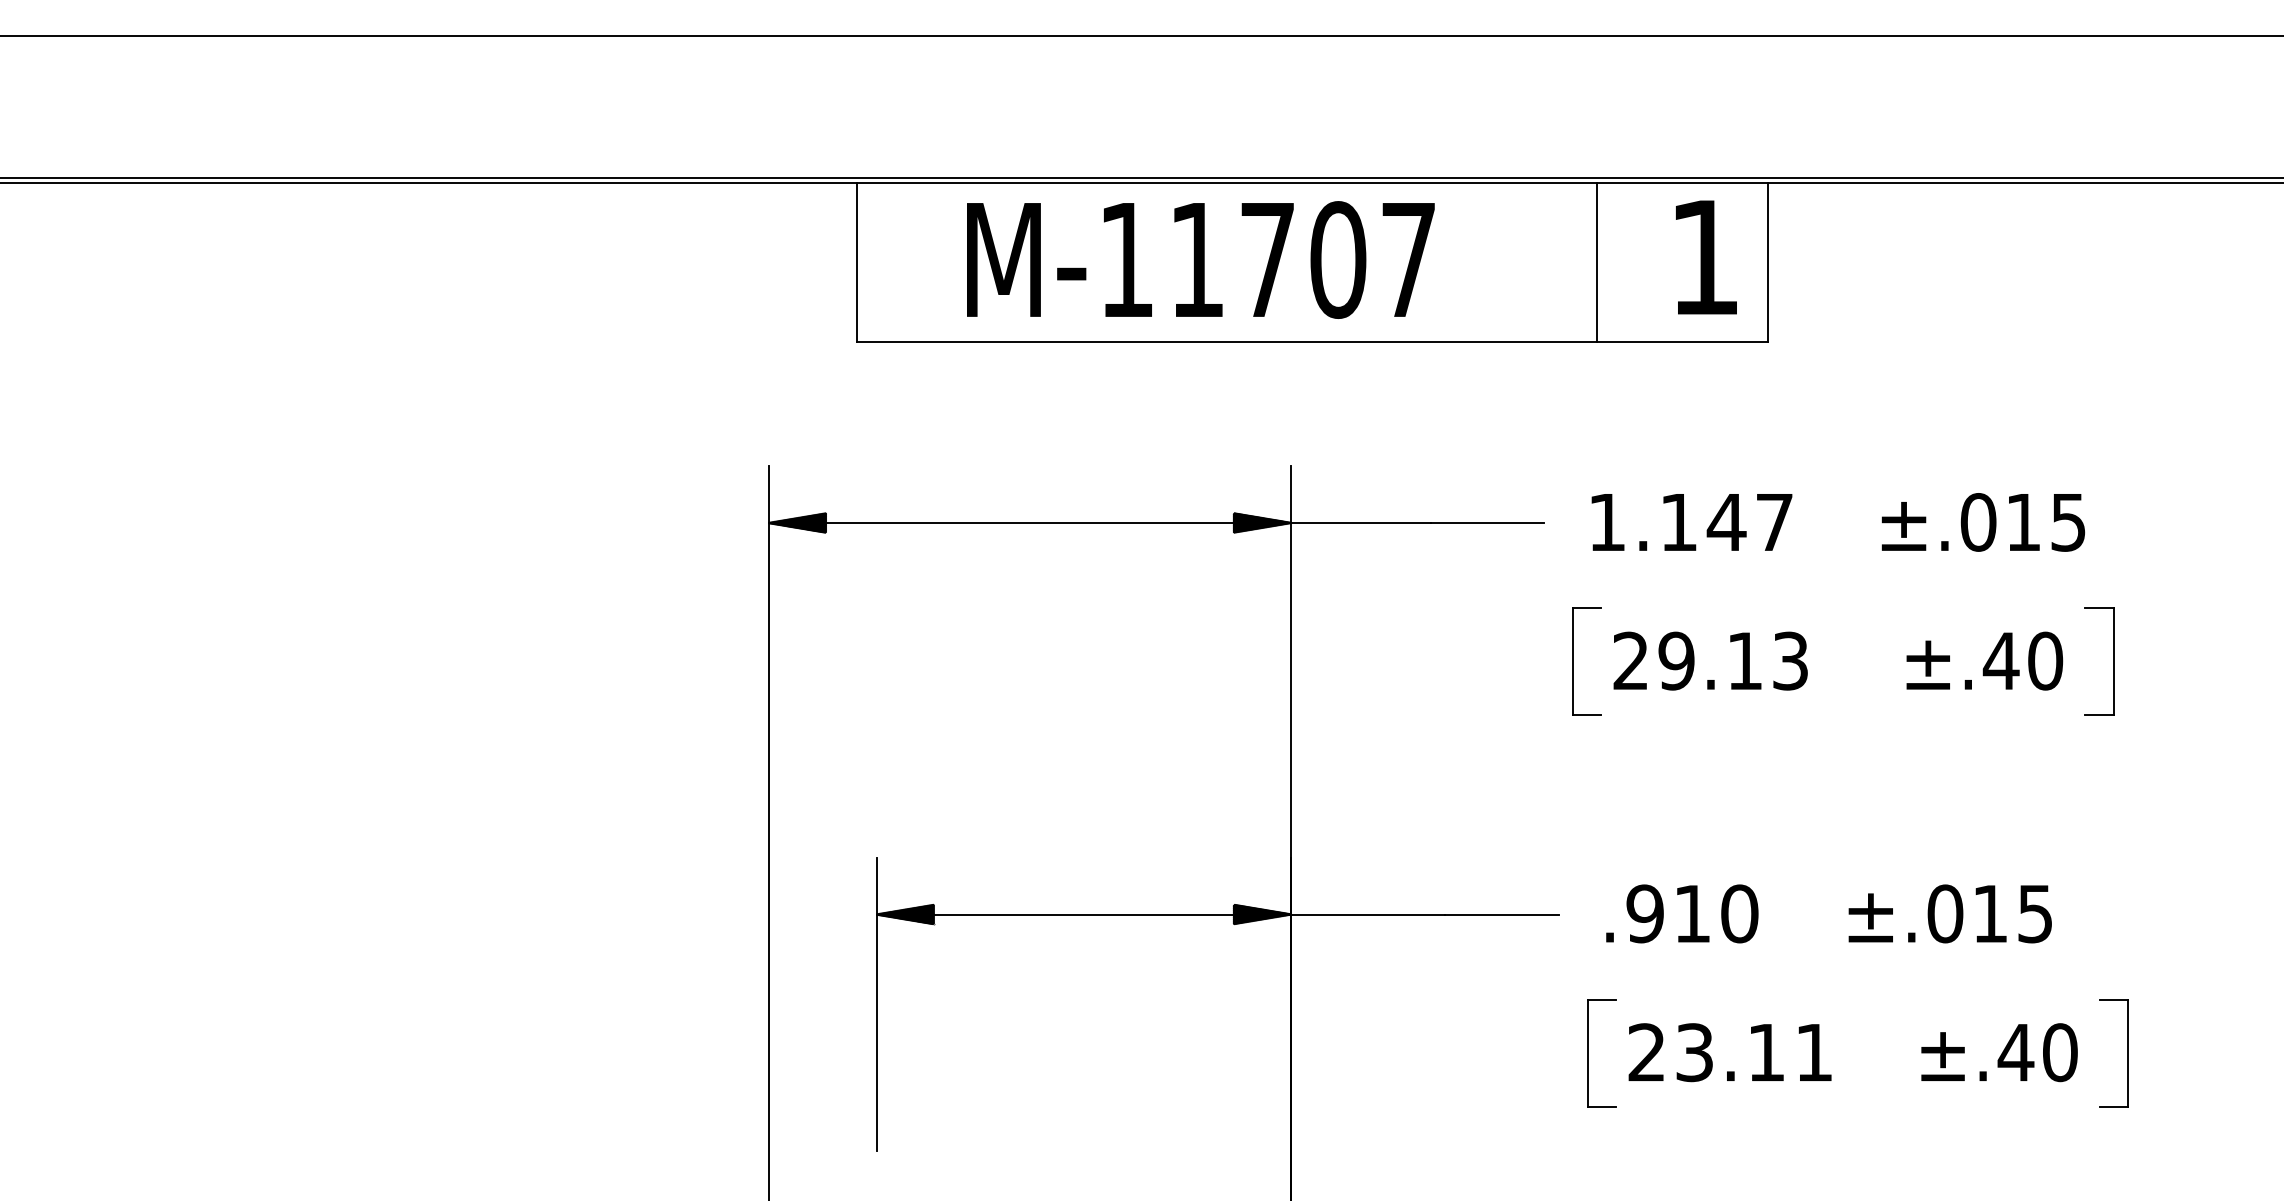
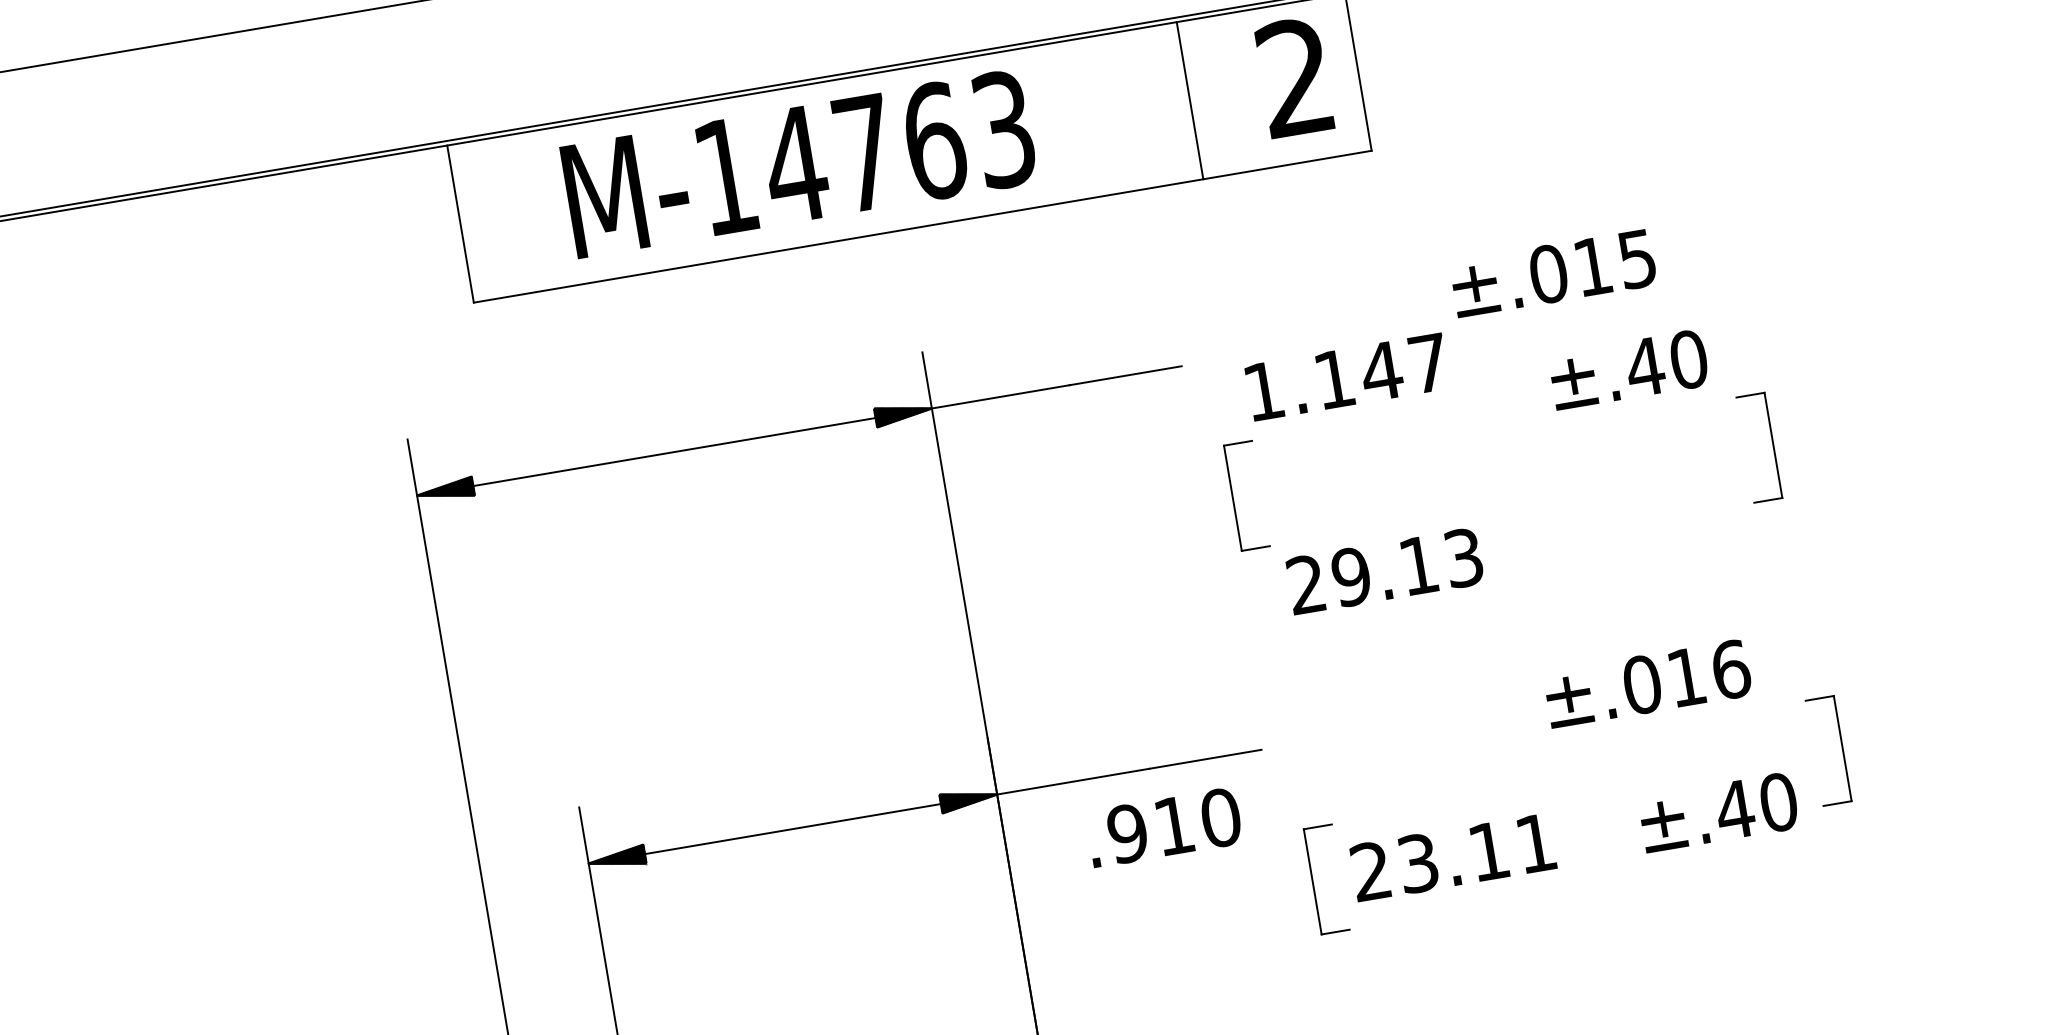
text: (1703, 256) -> (1294, 76), 1 -> 2
text: (1301, 259) -> (898, 146), M-11707 -> M-14763
text: (1691, 522) -> (1346, 377), moved
text: (1983, 522) -> (1553, 273), moved
text: (1710, 660) -> (1384, 570), moved
text: (1984, 660) -> (1628, 369), moved
part: (2113, 661) -> (1773, 445), moved
text: (1682, 913) -> (1164, 827), moved
text: (2035, 913) -> (1731, 669), ±.015 -> ±.016
part: (2127, 1053) -> (1841, 749), moved

